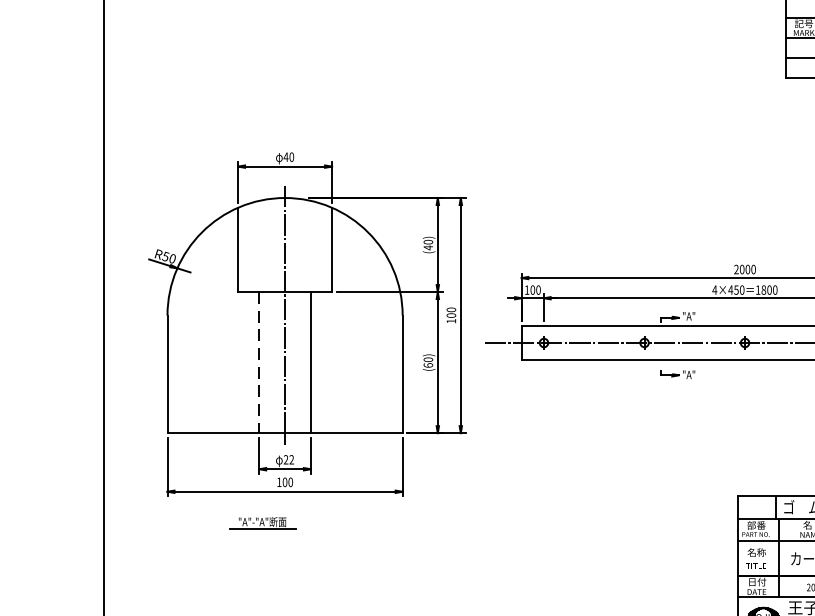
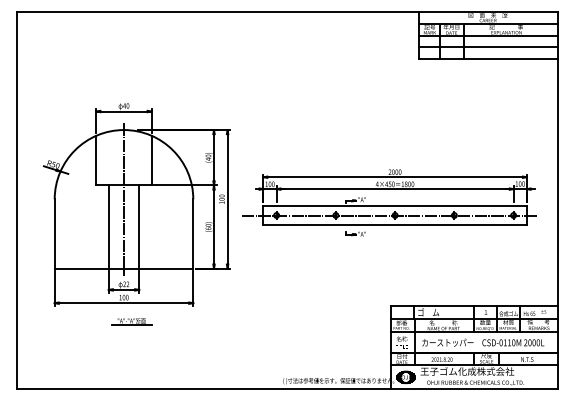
line: (258, 363) -> (108, 227), dashed -> solid
part: (262, 522) -> (131, 321), moved

